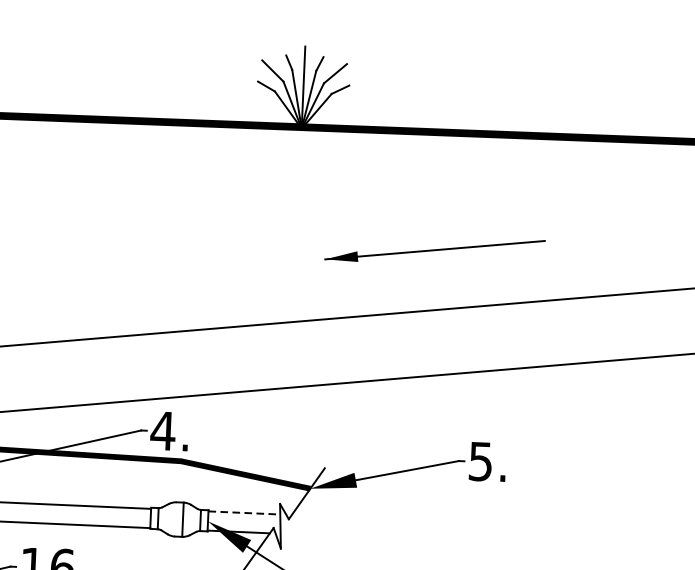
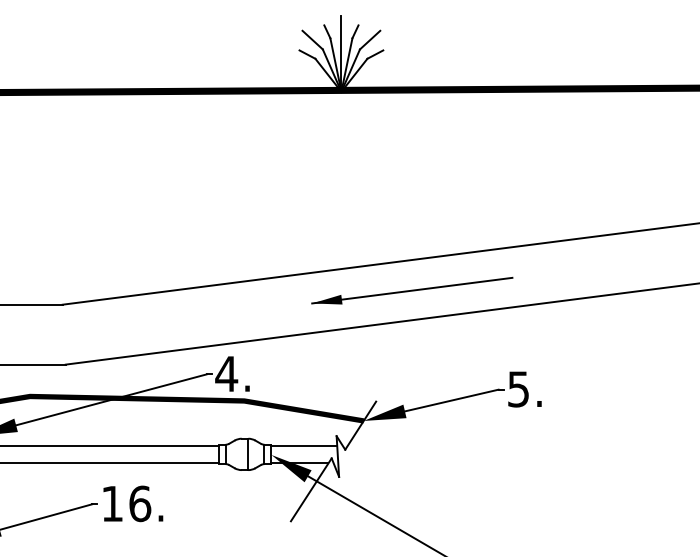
part: (435, 250) -> (412, 290), moved
line: (244, 512) -> (304, 445), dashed -> solid

